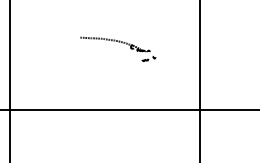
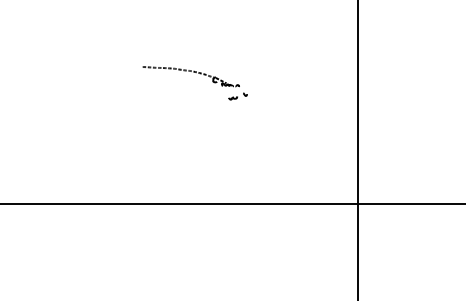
part: (118, 48) -> (195, 81), size x0.7

